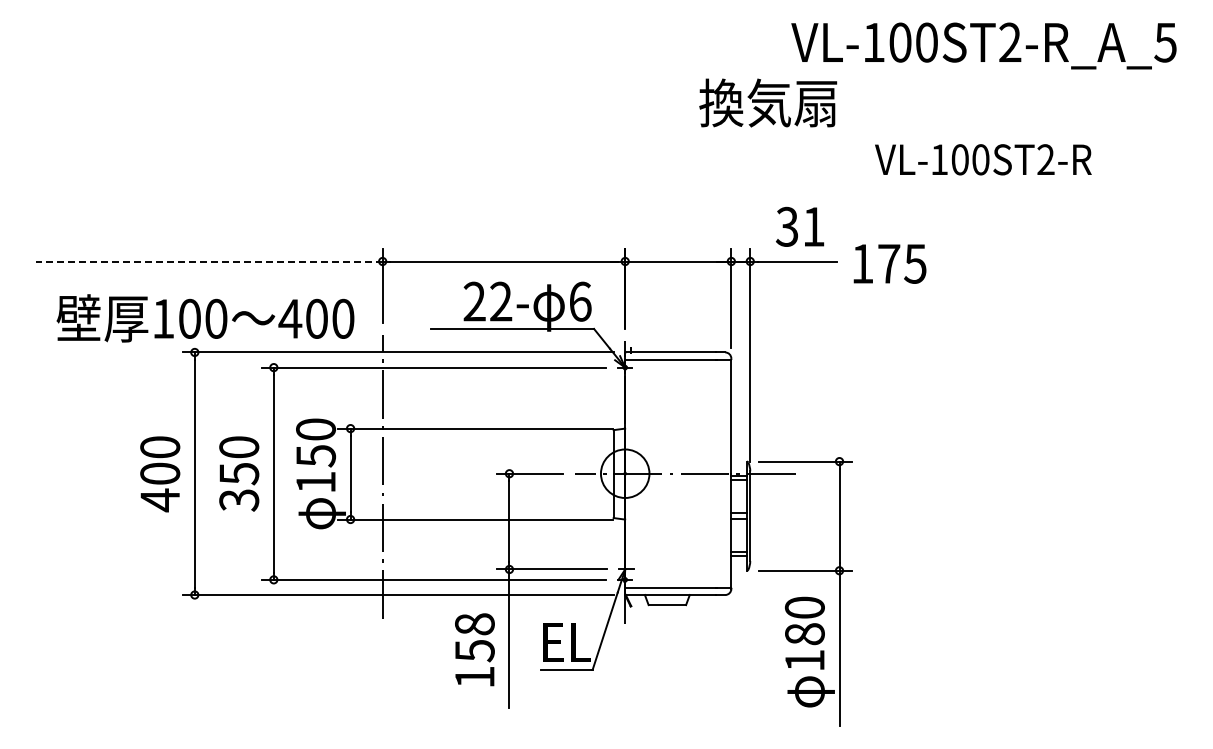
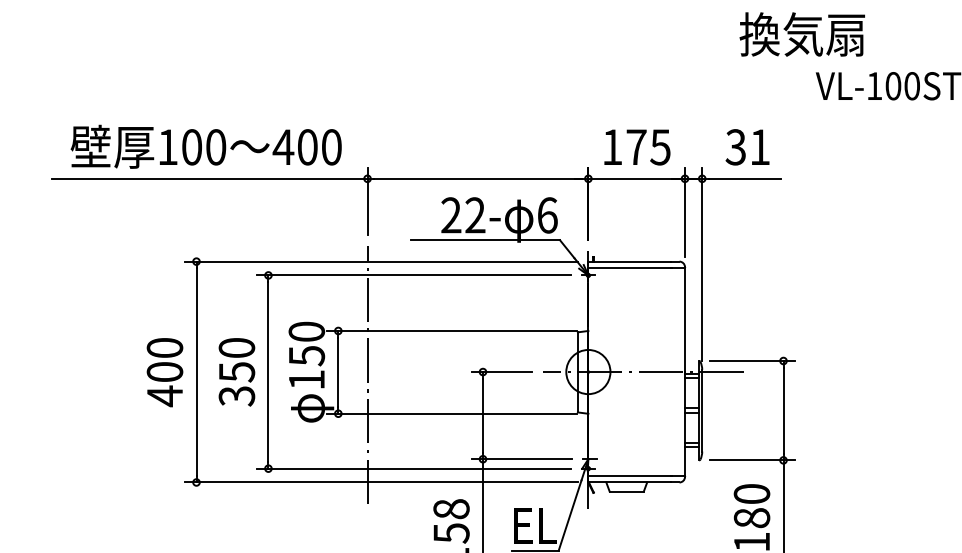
text: (768, 102) -> (802, 34), moved
line: (209, 261) -> (209, 178), dashed -> solid
text: (889, 263) -> (636, 146), moved
text: (205, 318) -> (206, 146), moved

